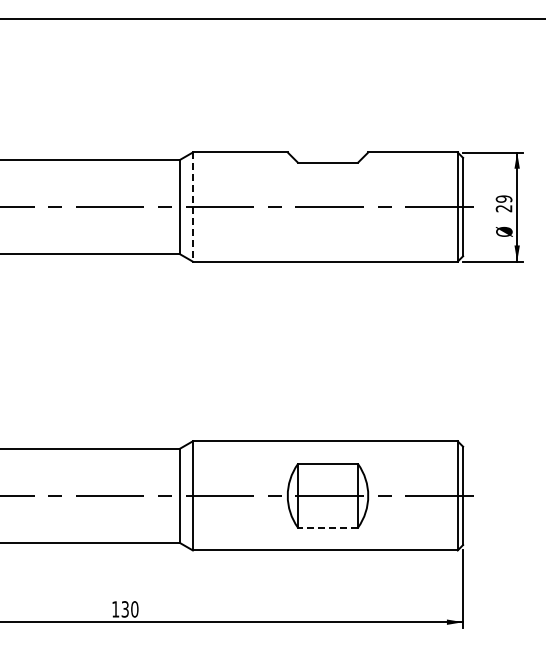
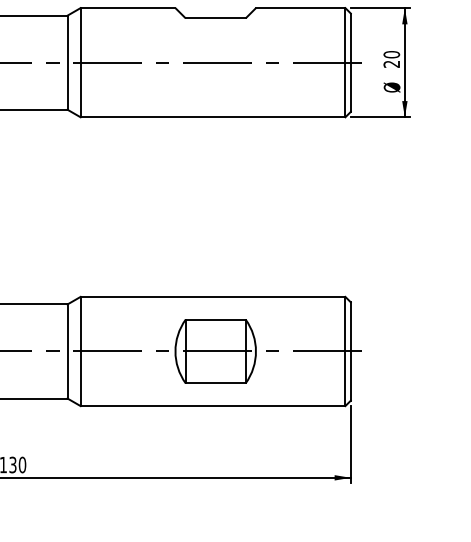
text: (504, 198) -> (392, 54), 29 -> 20
line: (192, 207) -> (80, 63), dashed -> solid
line: (328, 527) -> (216, 383), dashed -> solid

